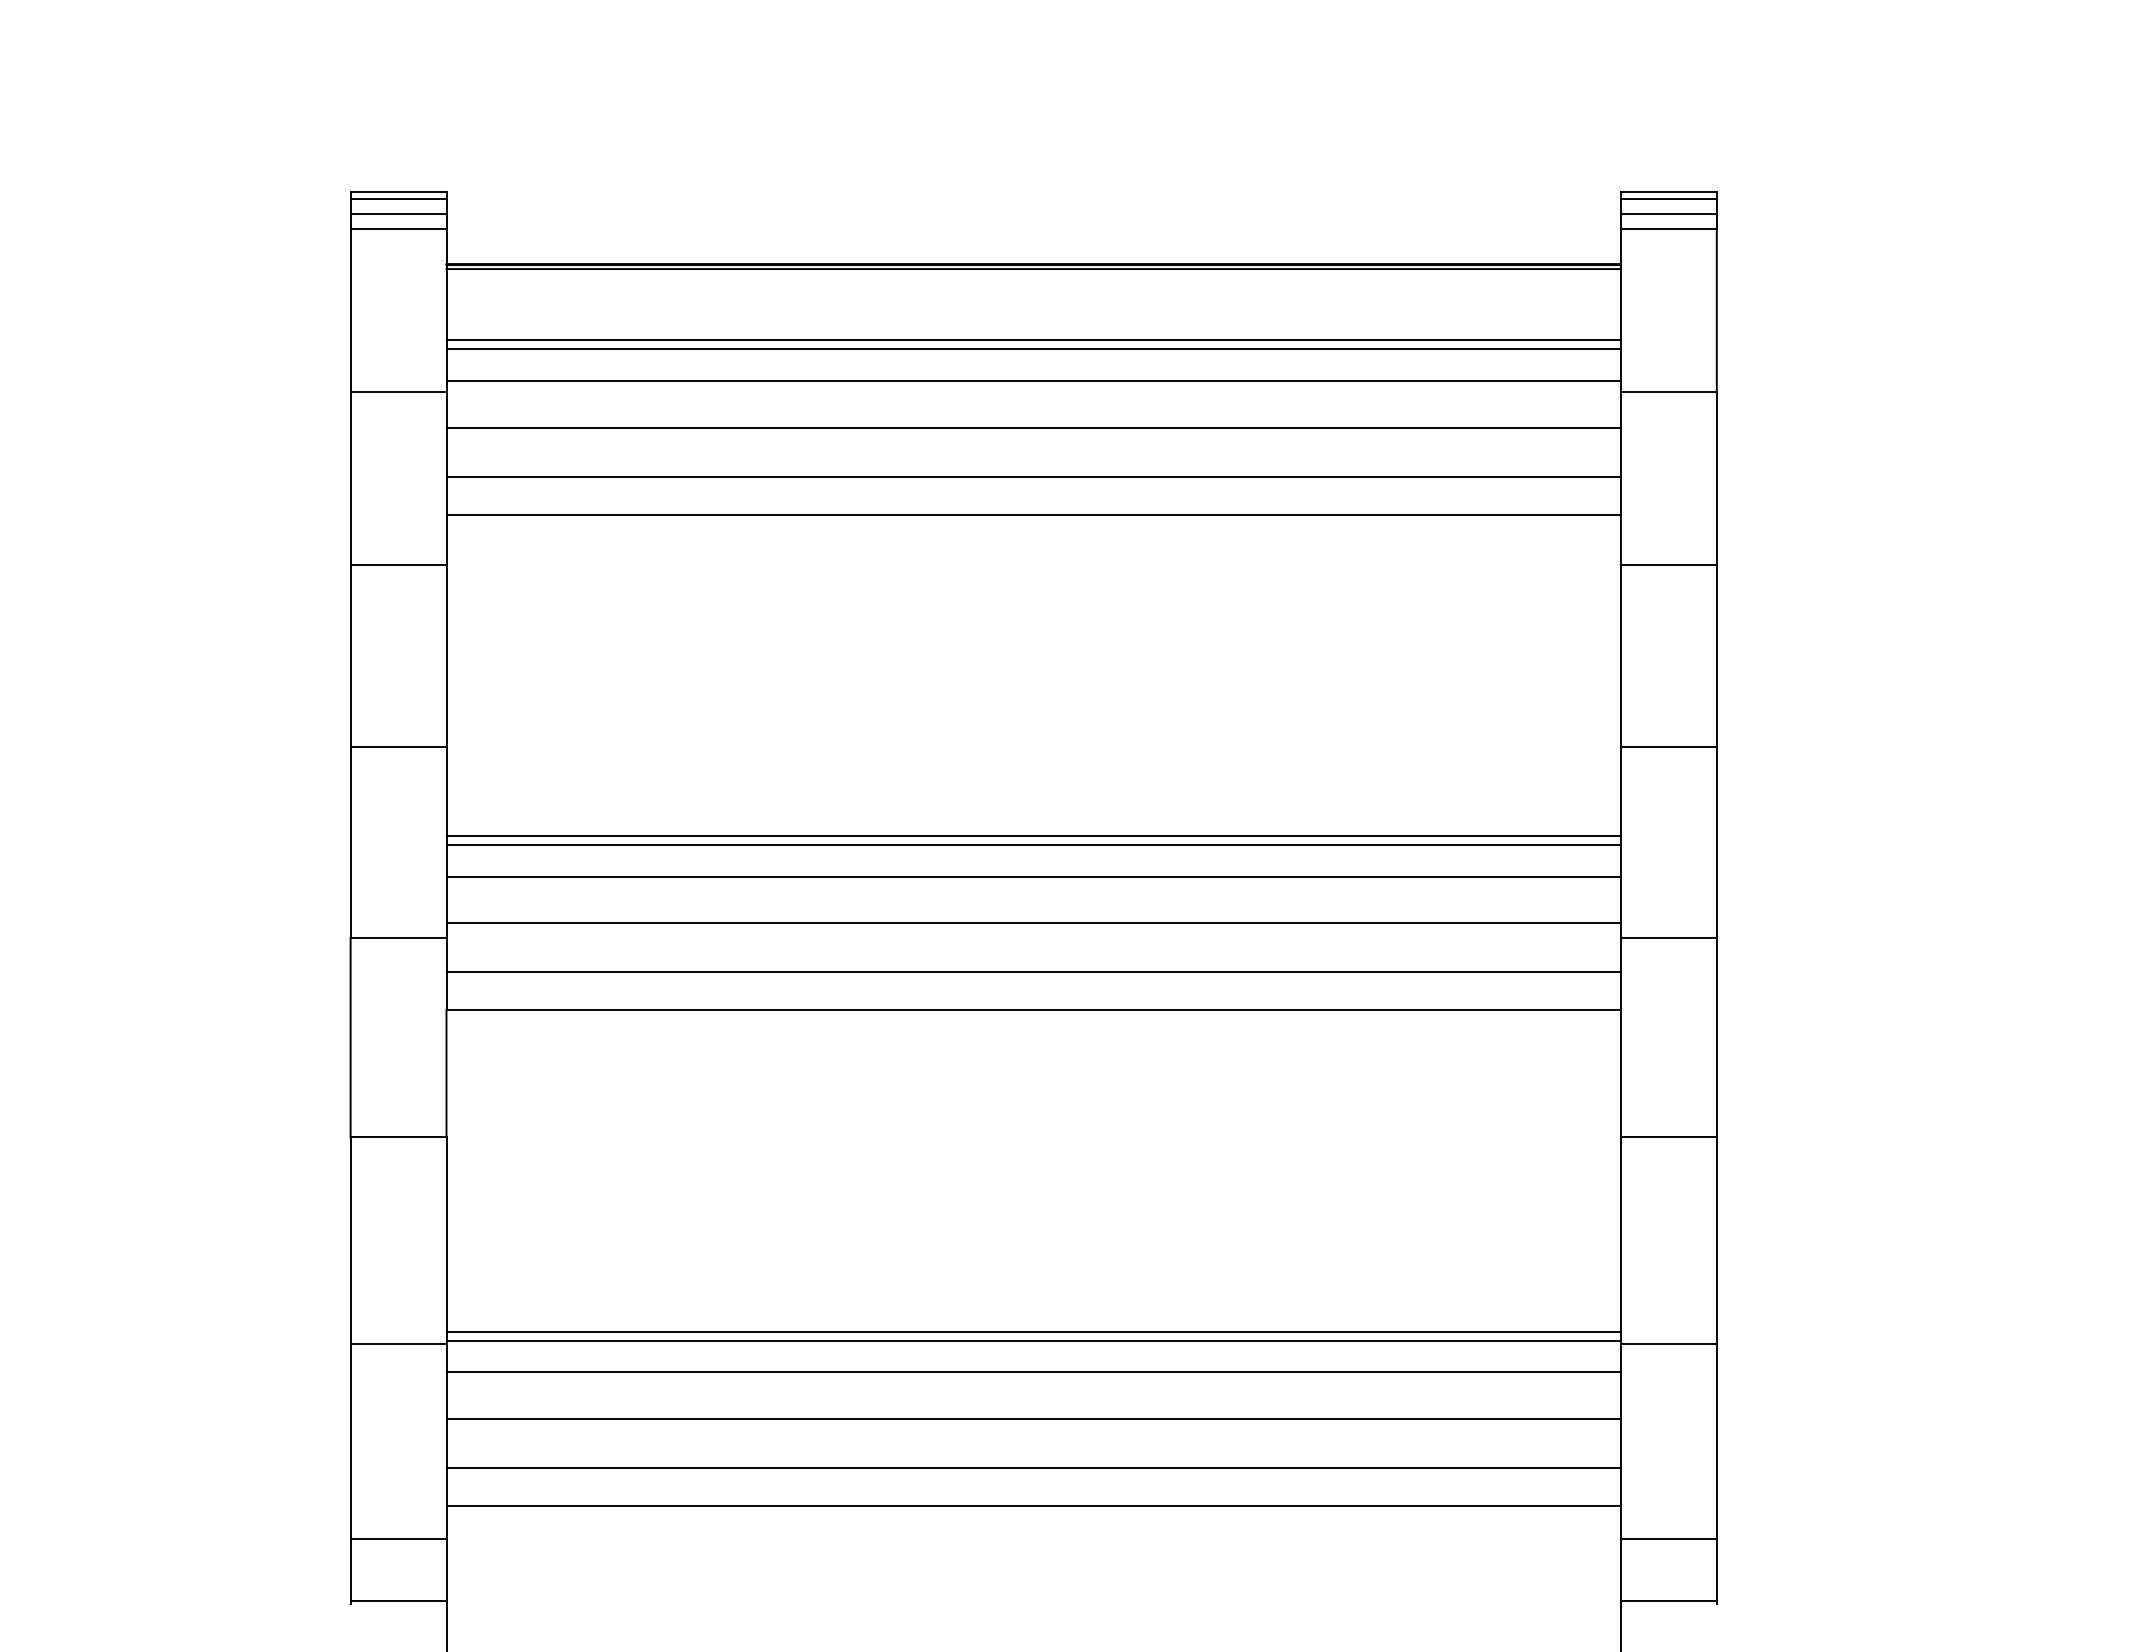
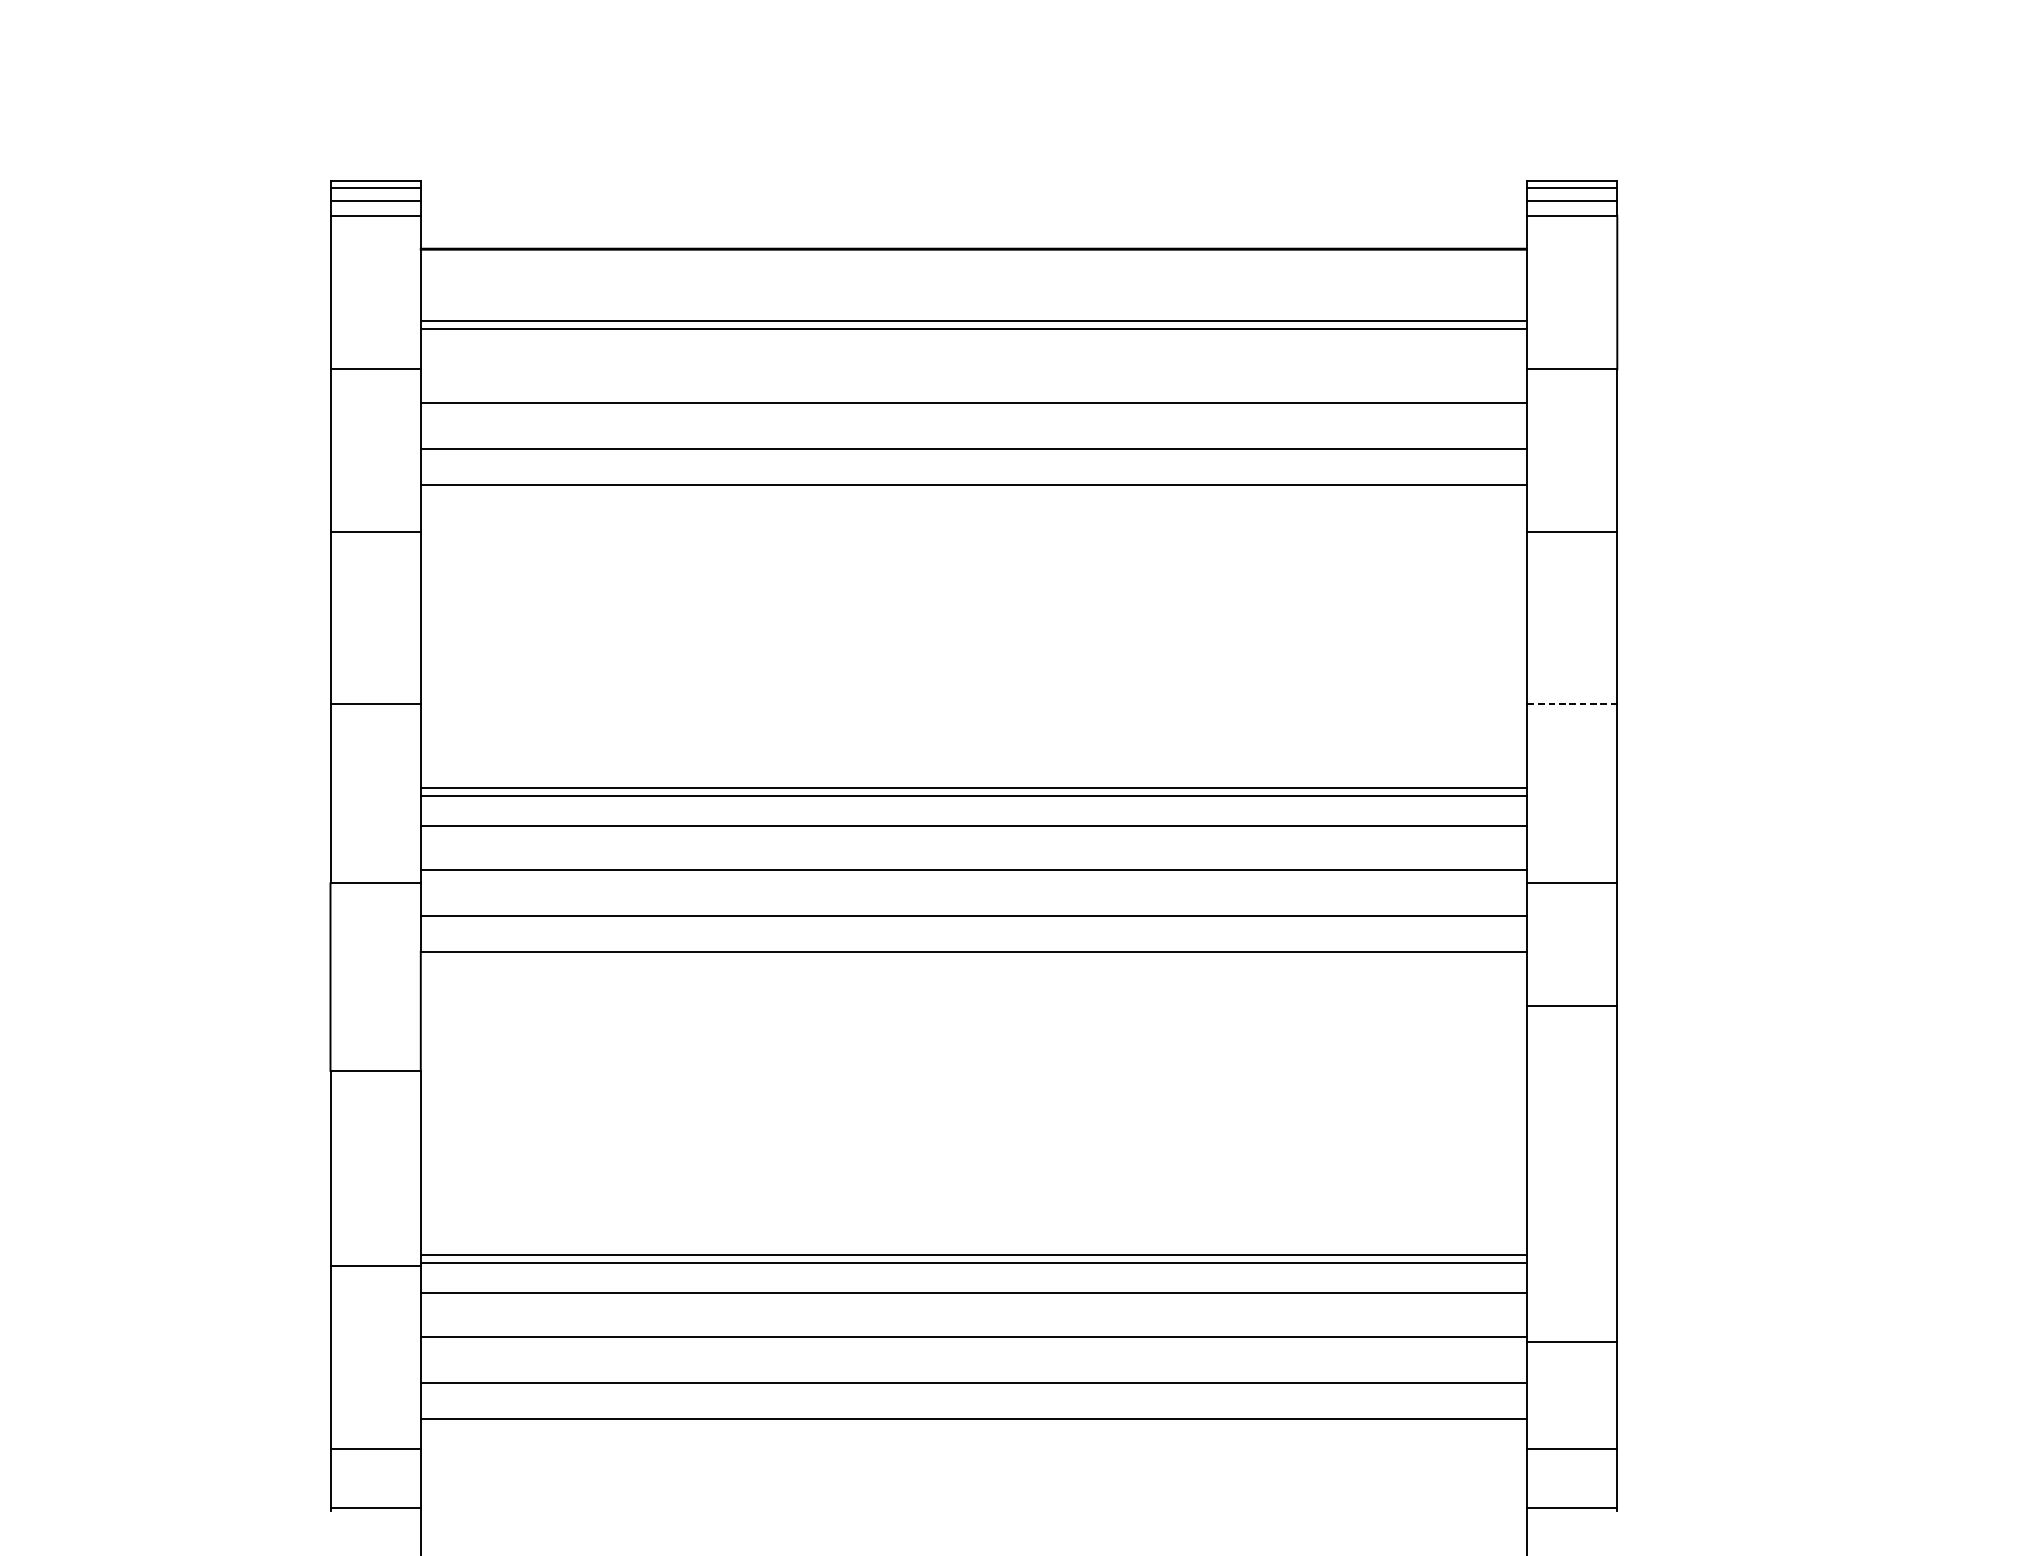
line: (1033, 269) -> (973, 253), removed
line: (1033, 381) -> (973, 359), removed
line: (1668, 747) -> (1571, 704), solid -> dashed
line: (1668, 1137) -> (1571, 1006), moved
line: (1668, 1343) -> (1571, 1341), moved

